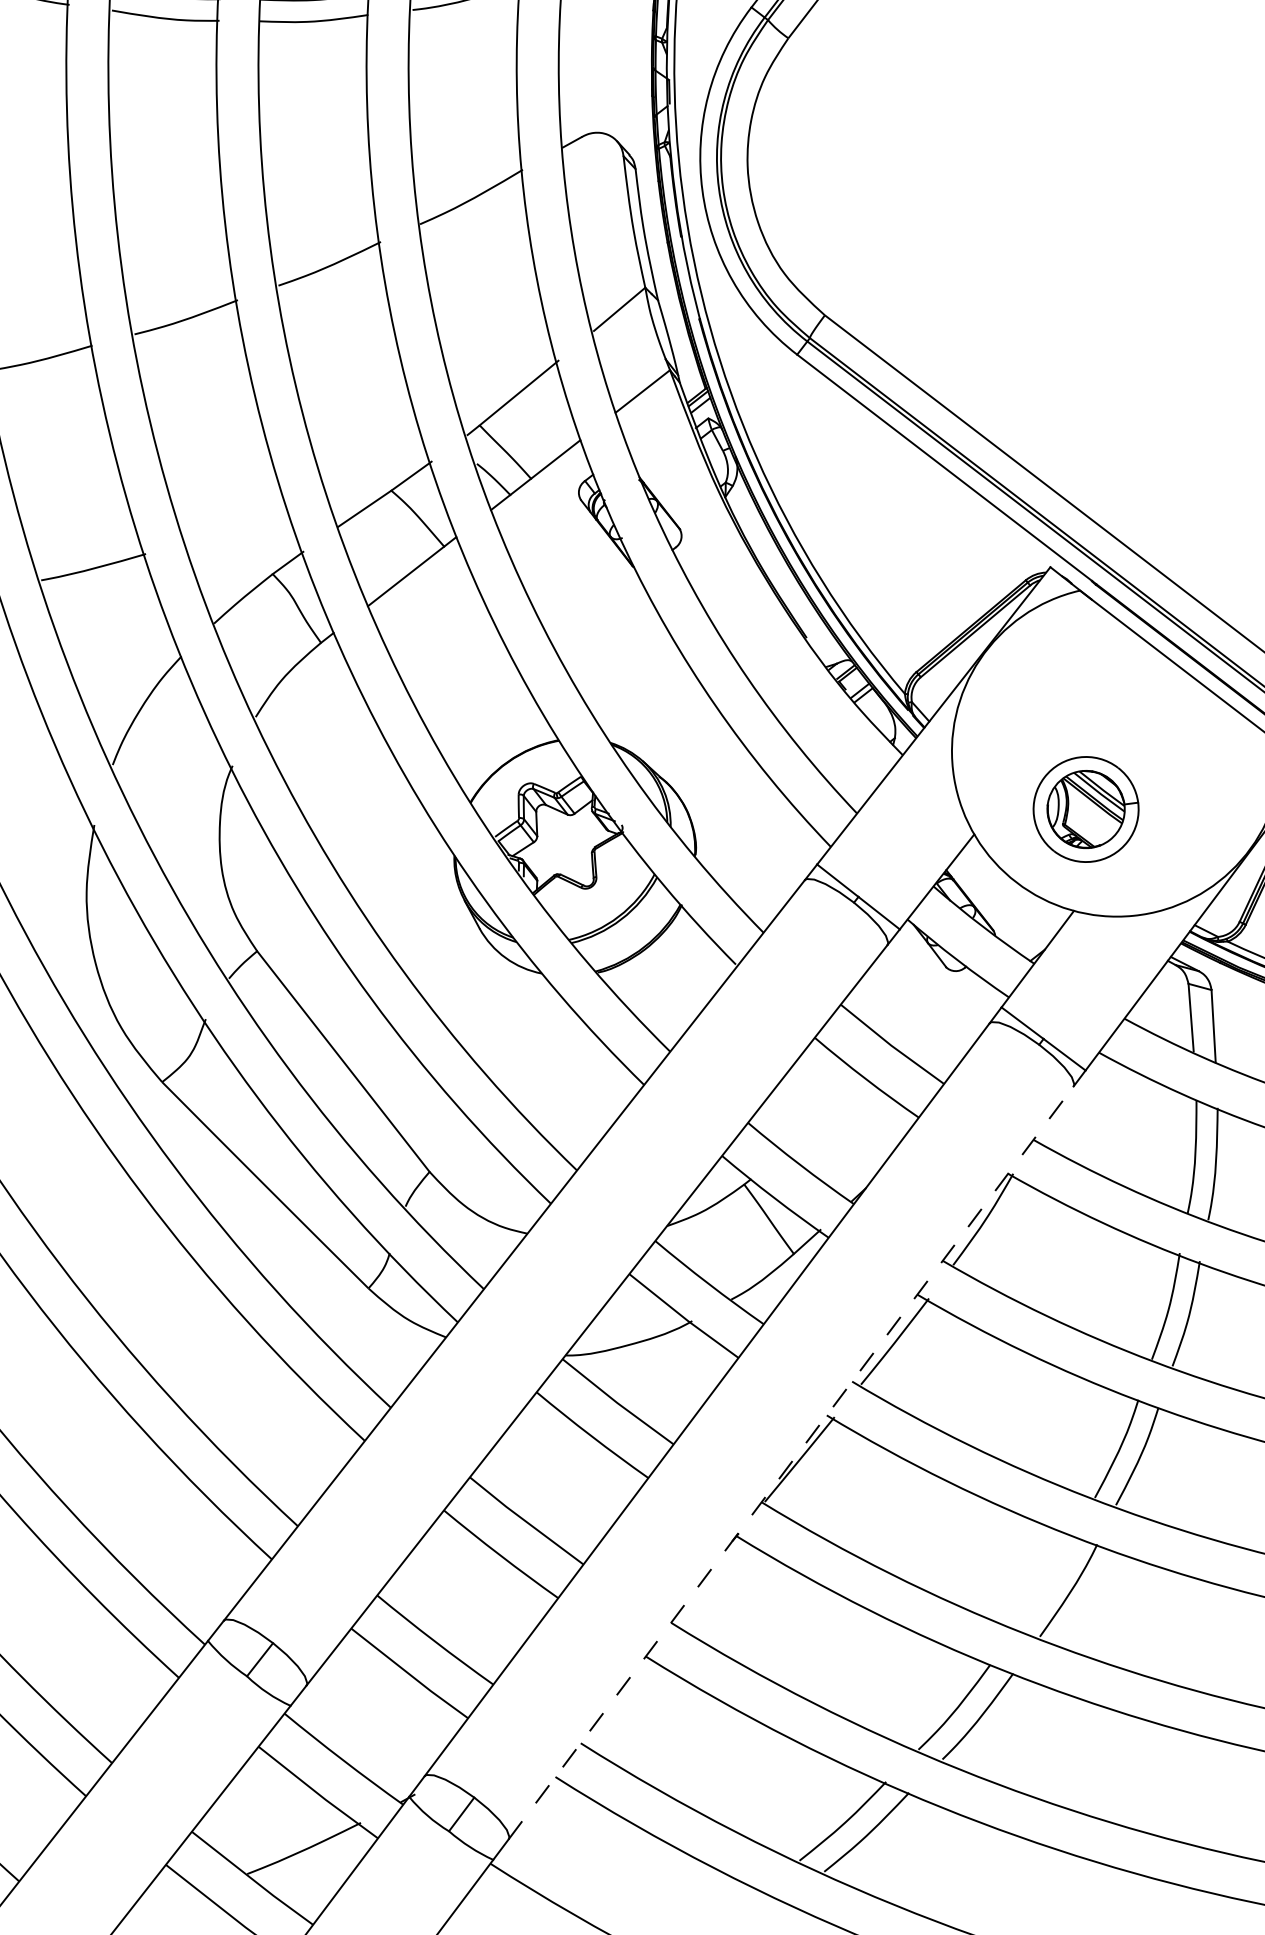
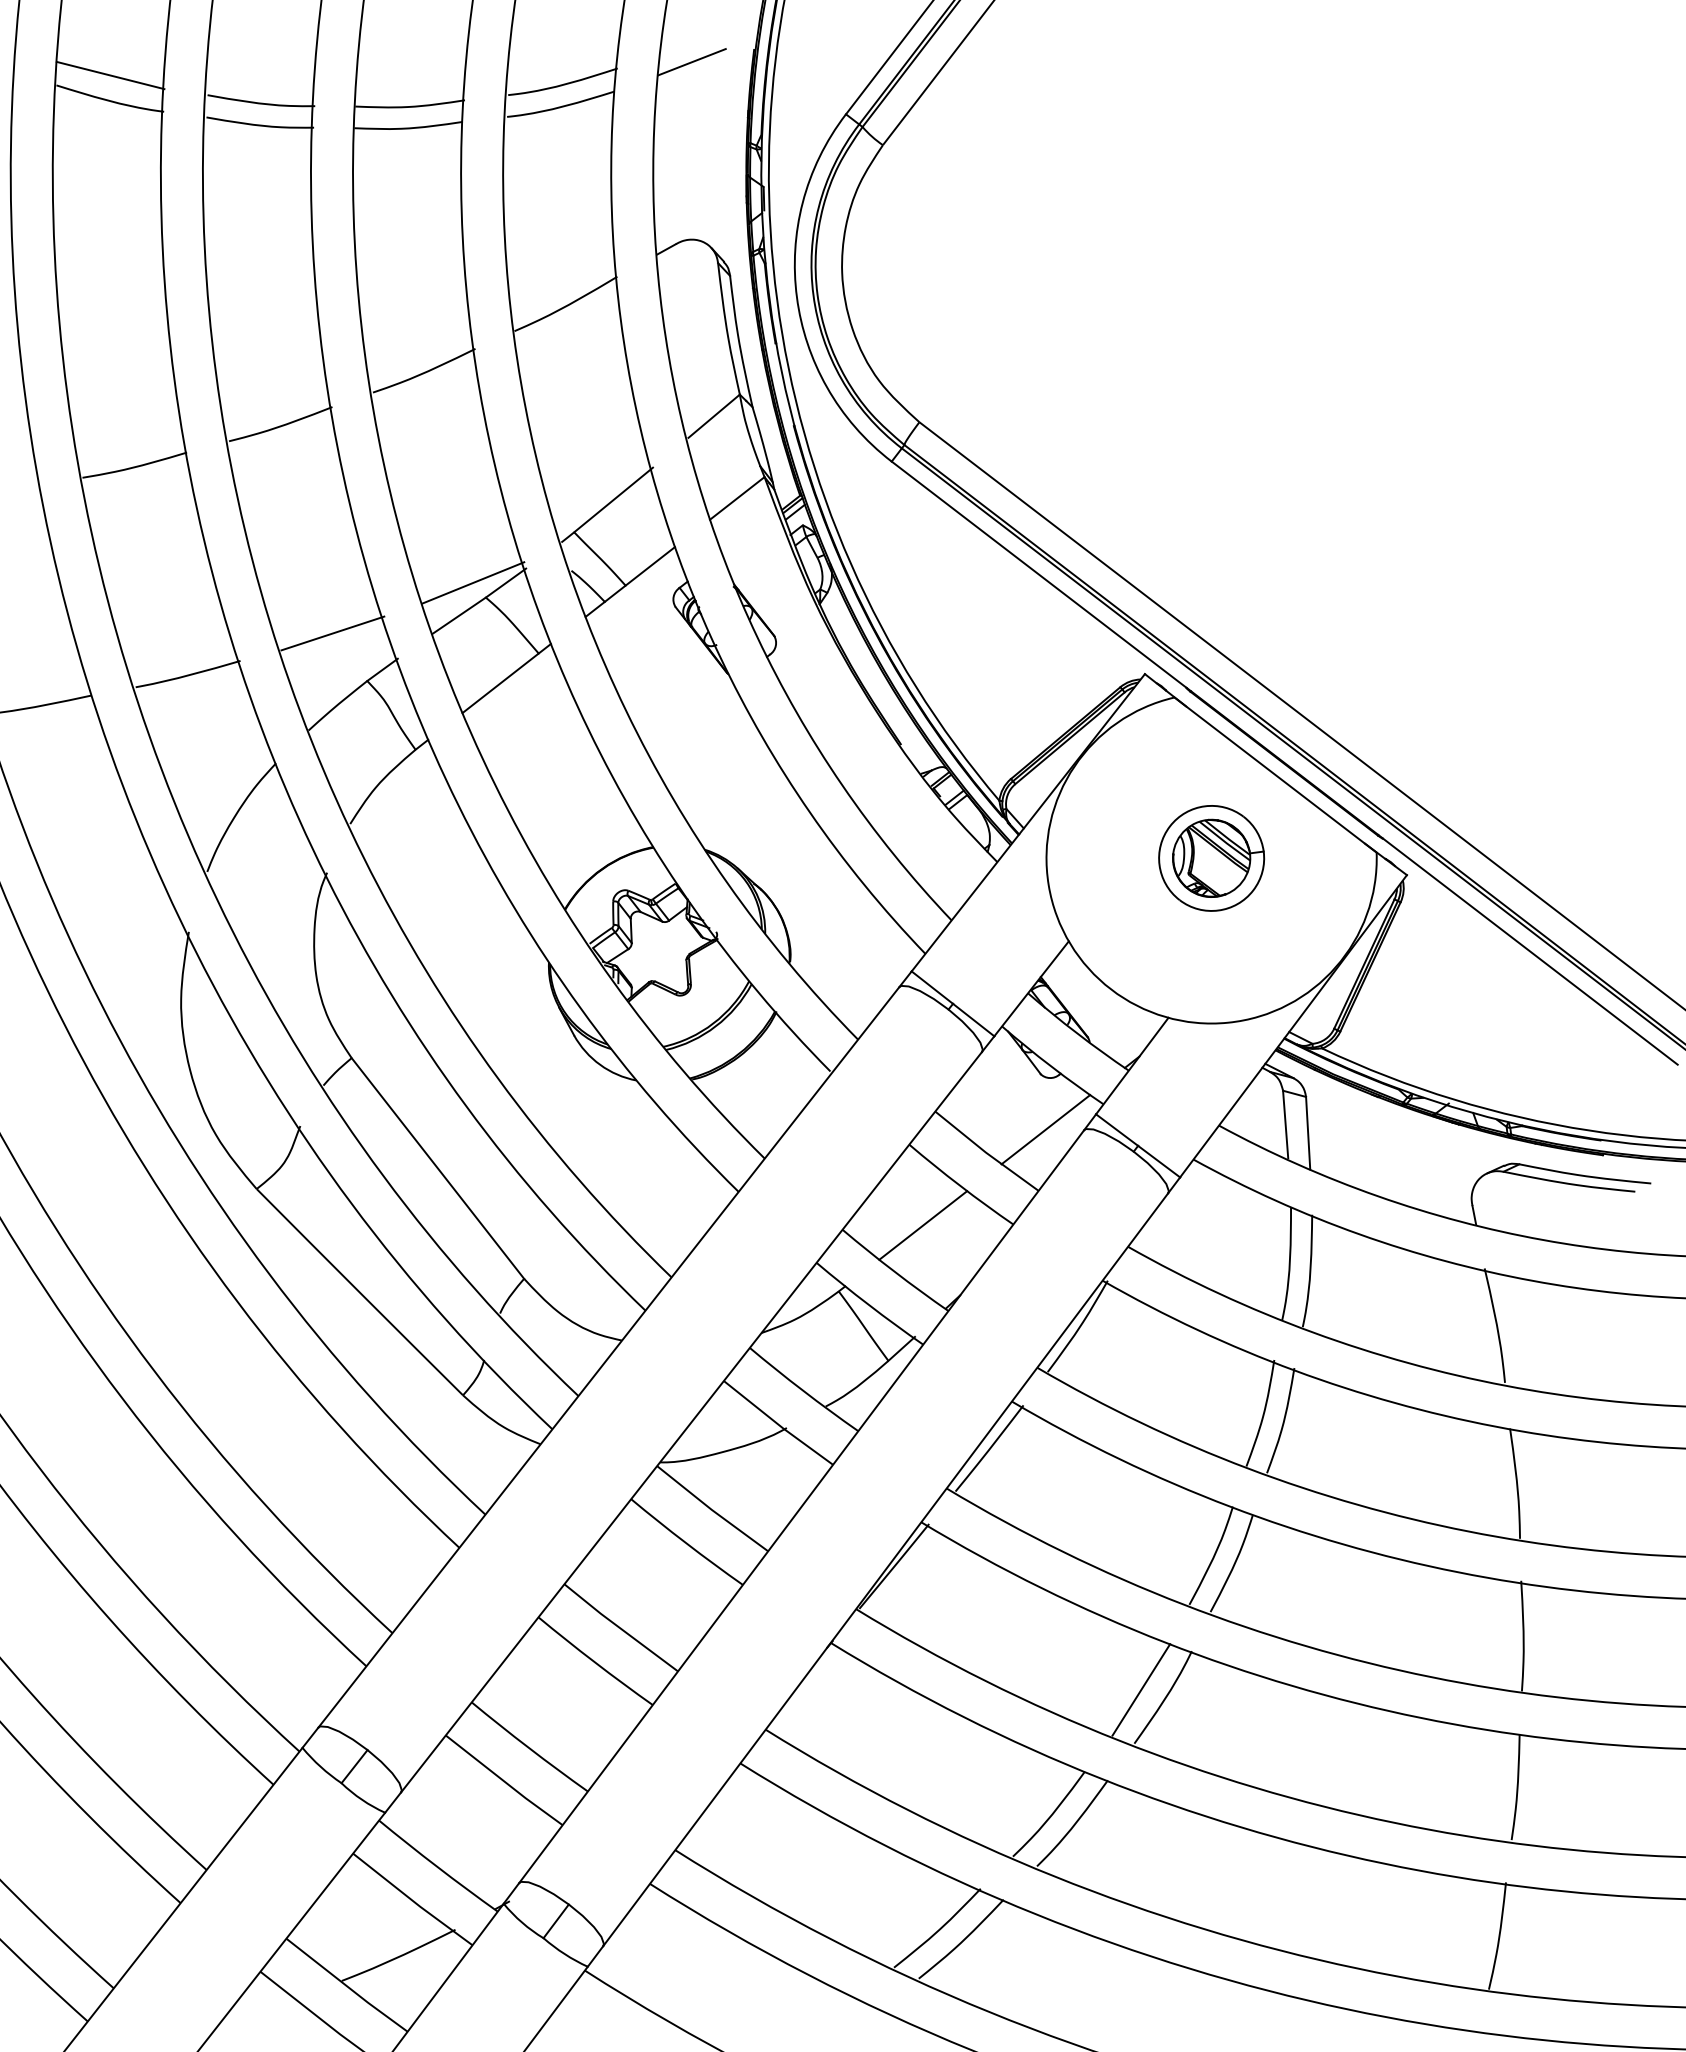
line: (378, 475) -> (473, 582), added
line: (237, 526) -> (332, 633), added
part: (1085, 809) -> (1211, 858), moved
line: (950, 1022) -> (1045, 1129), added
line: (828, 1118) -> (923, 1225), added
line: (790, 1462) -> (885, 1569), dashed -> solid
line: (1046, 1582) -> (1141, 1689), added

